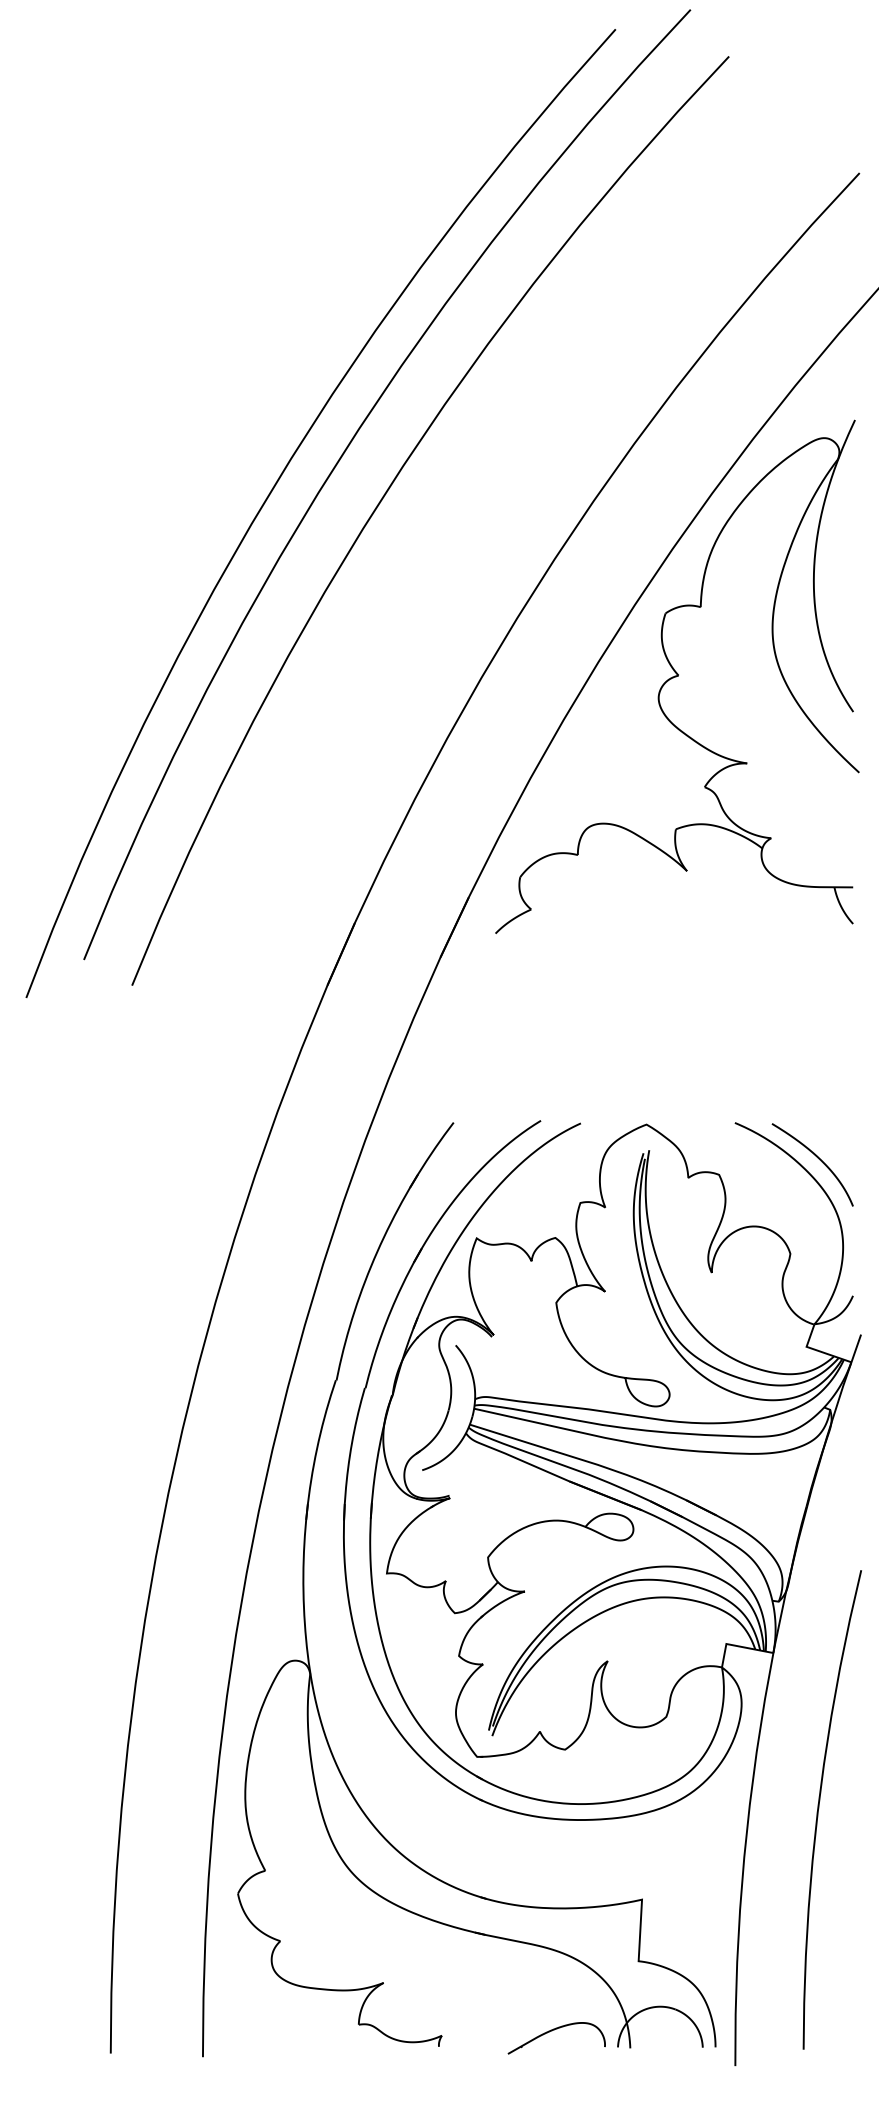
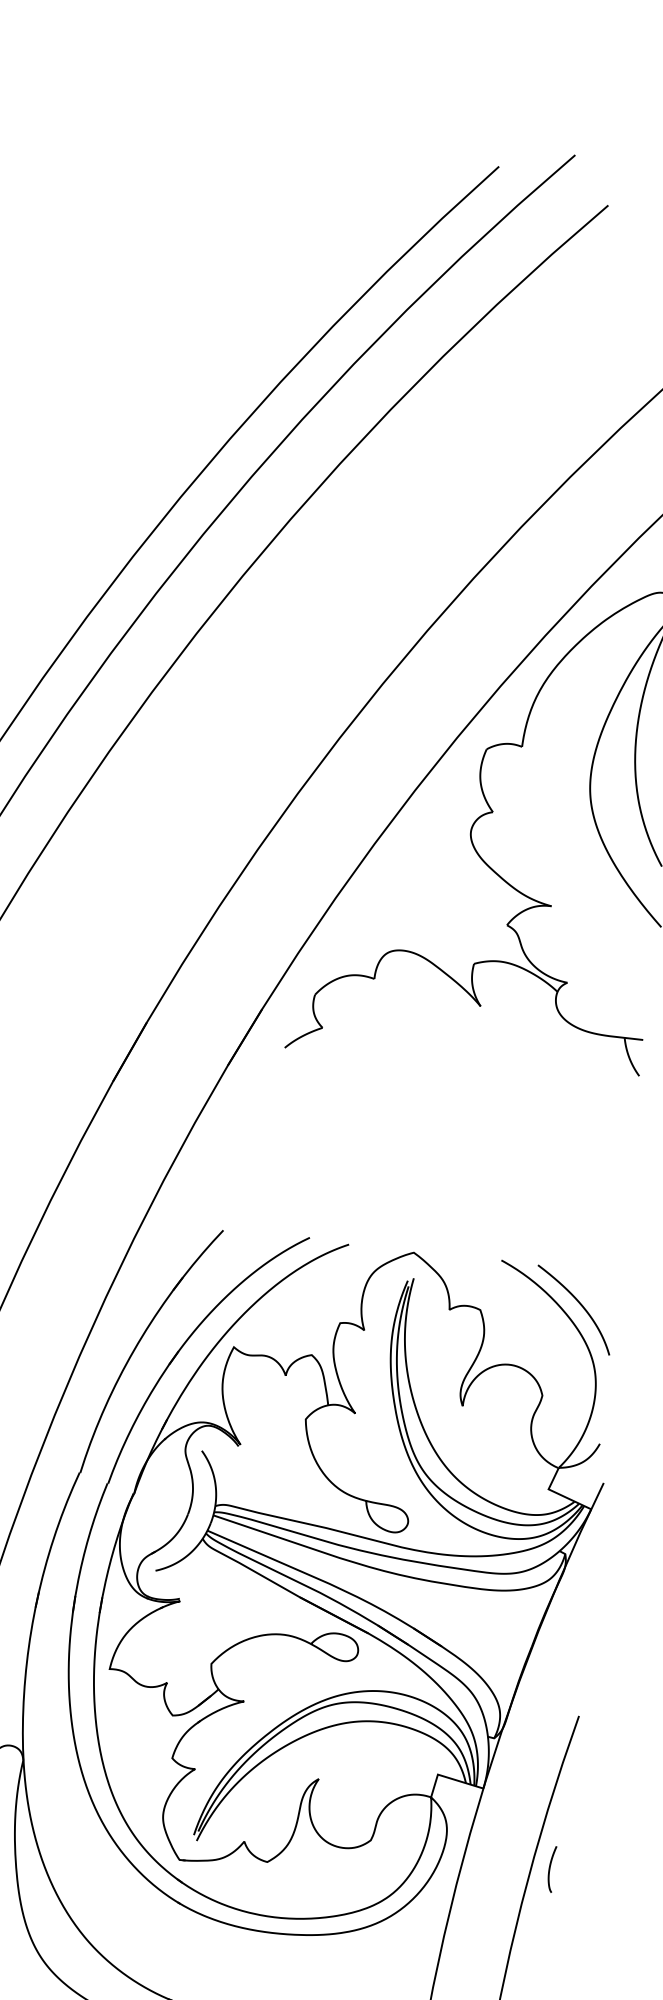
curve: (848, 1726) -> (549, 1869), added

